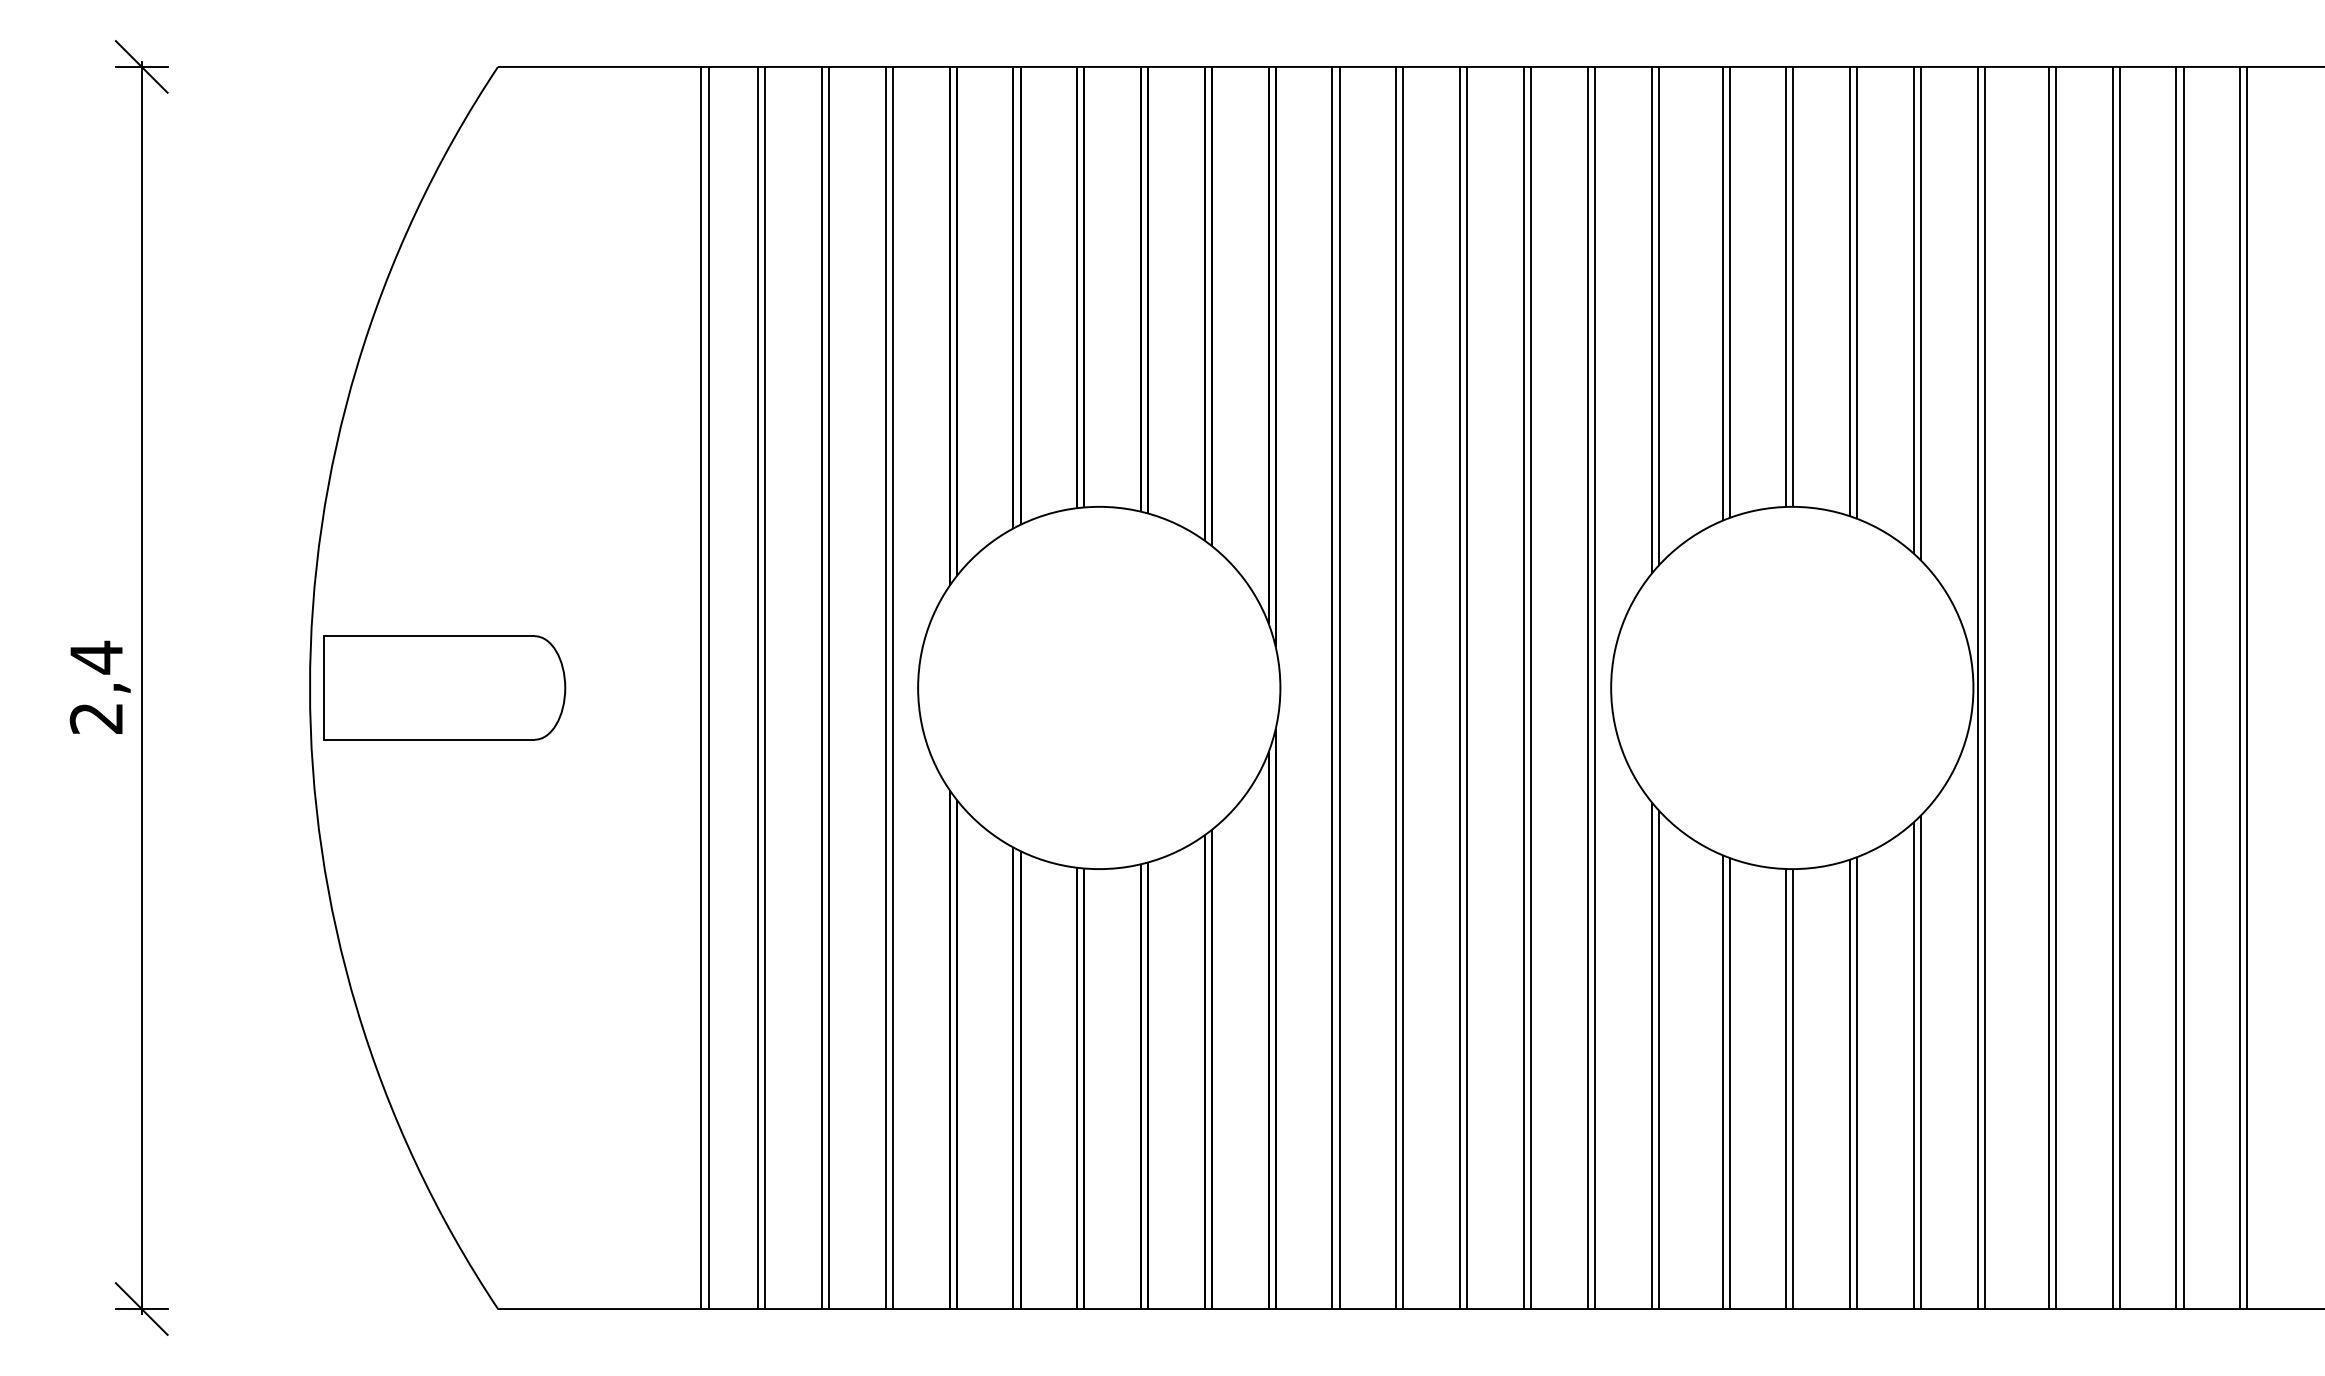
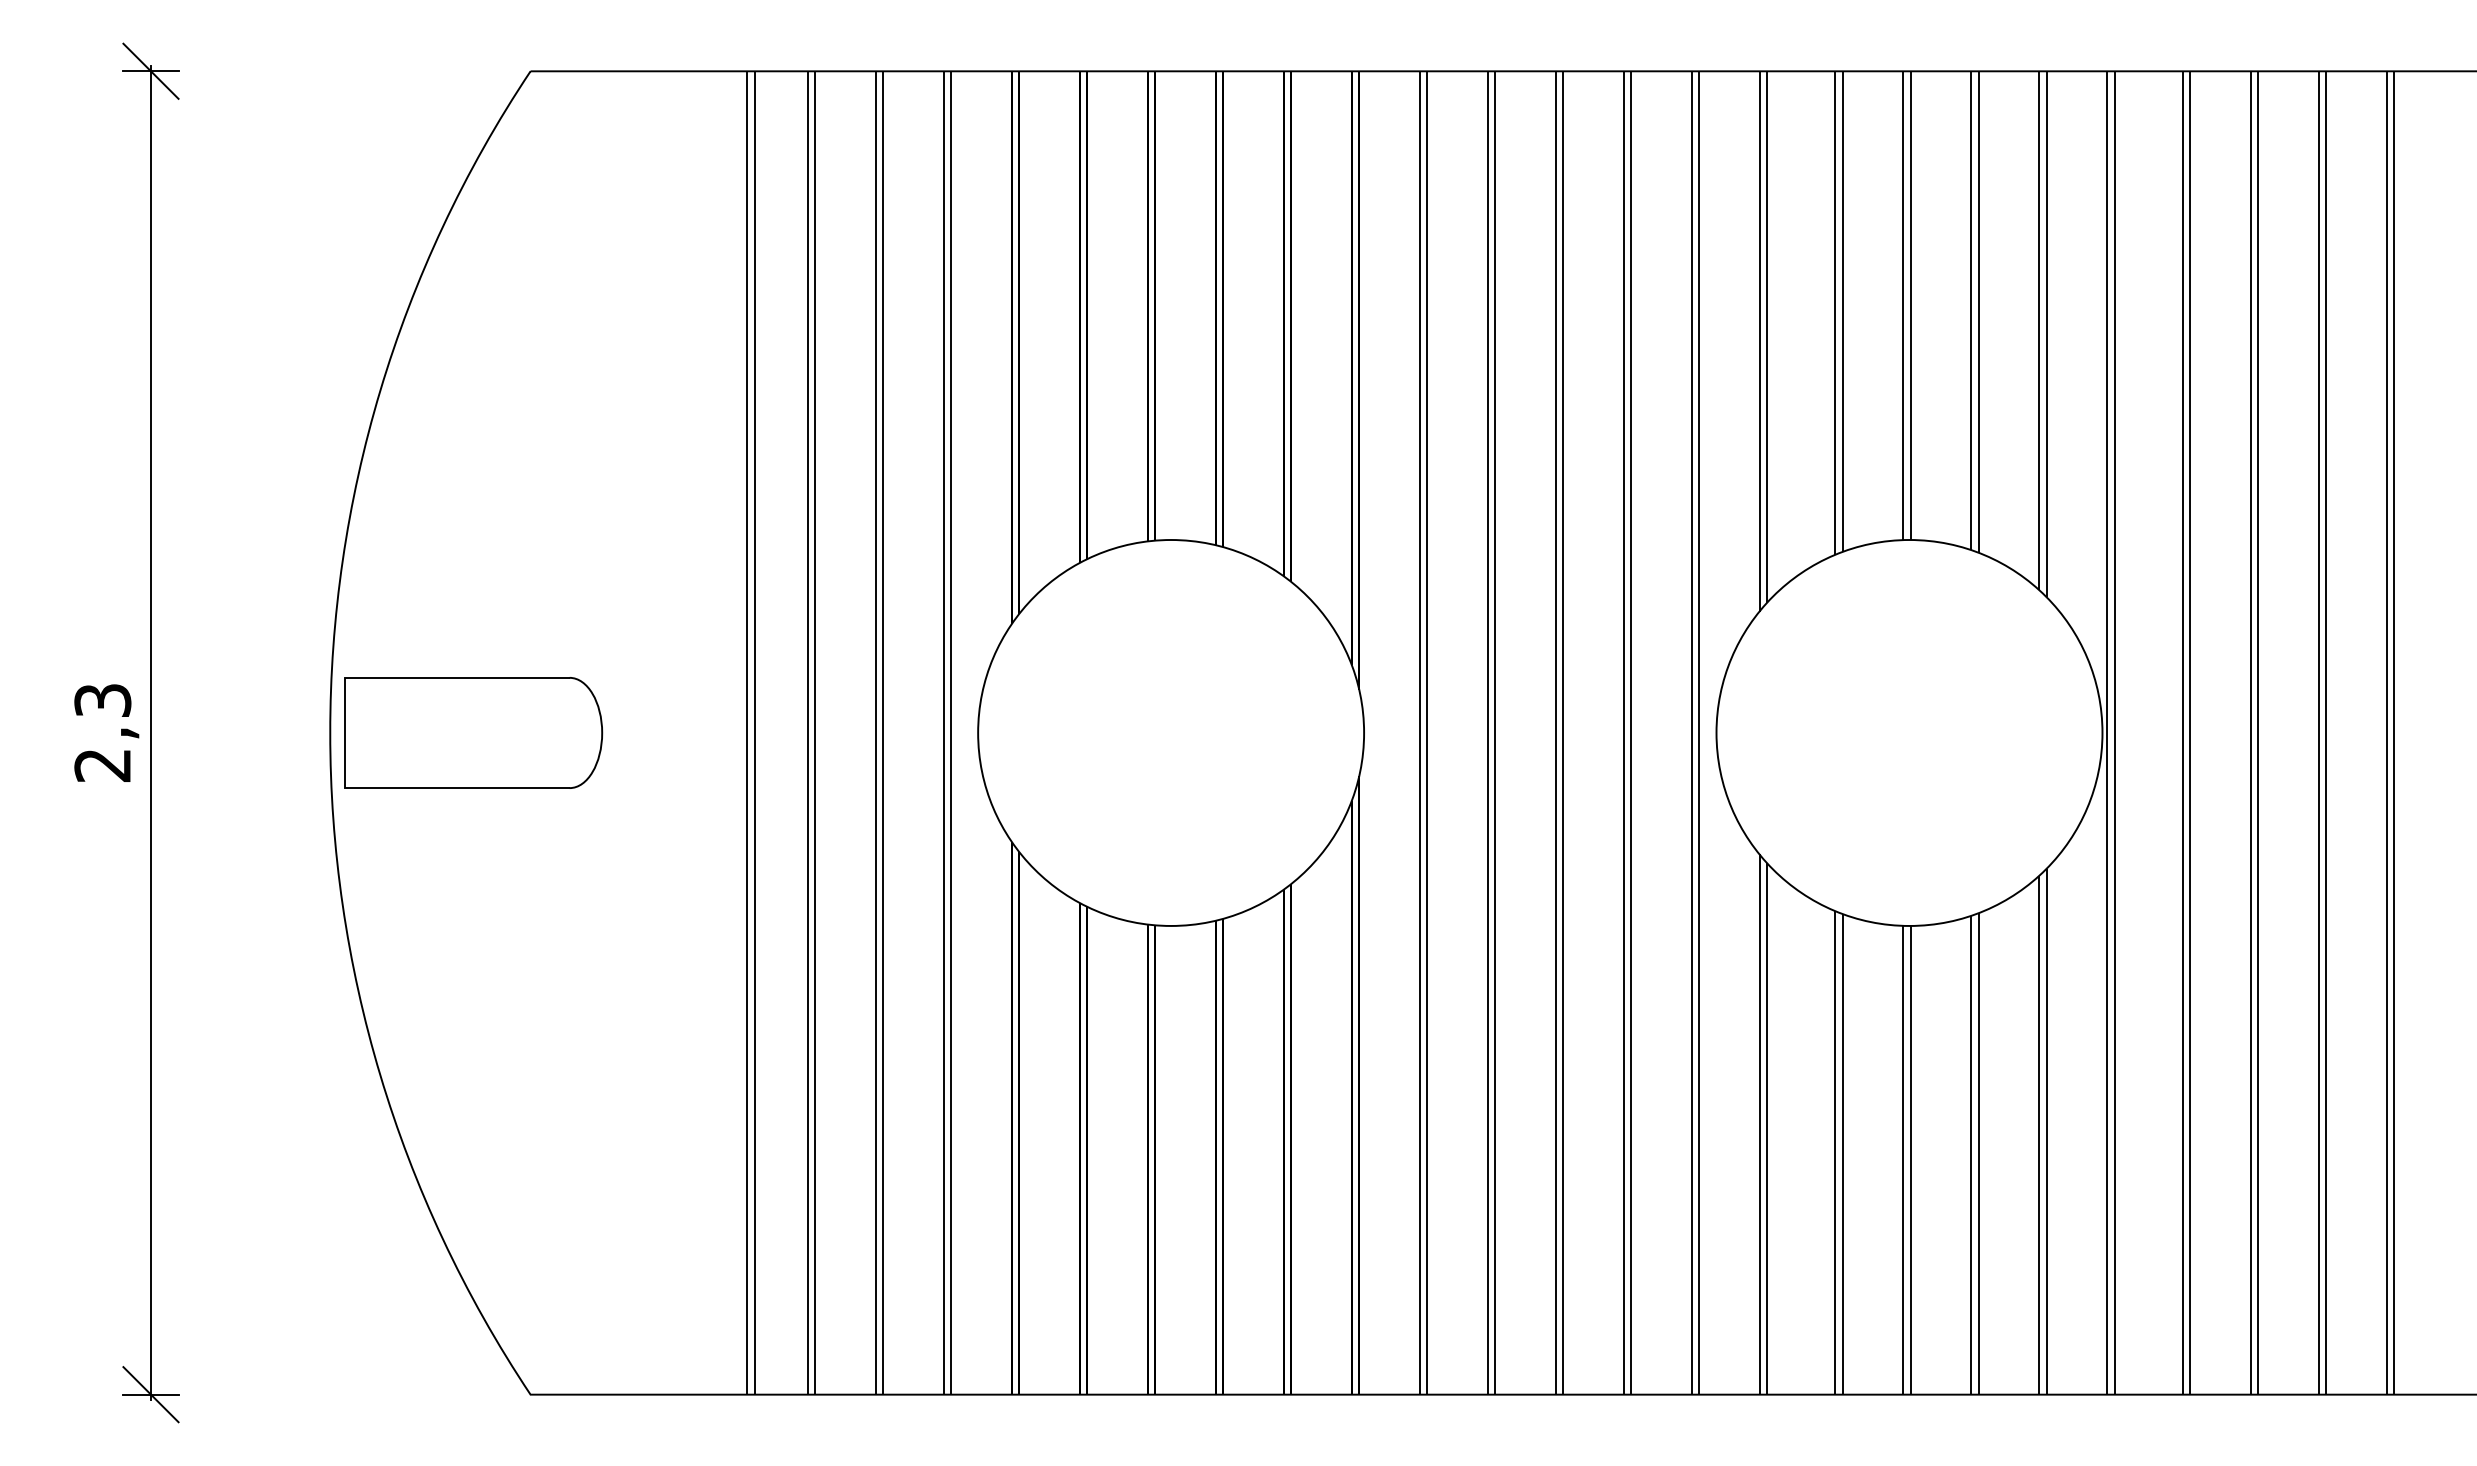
text: (96, 657) -> (102, 700), 2,4 -> 2,3

